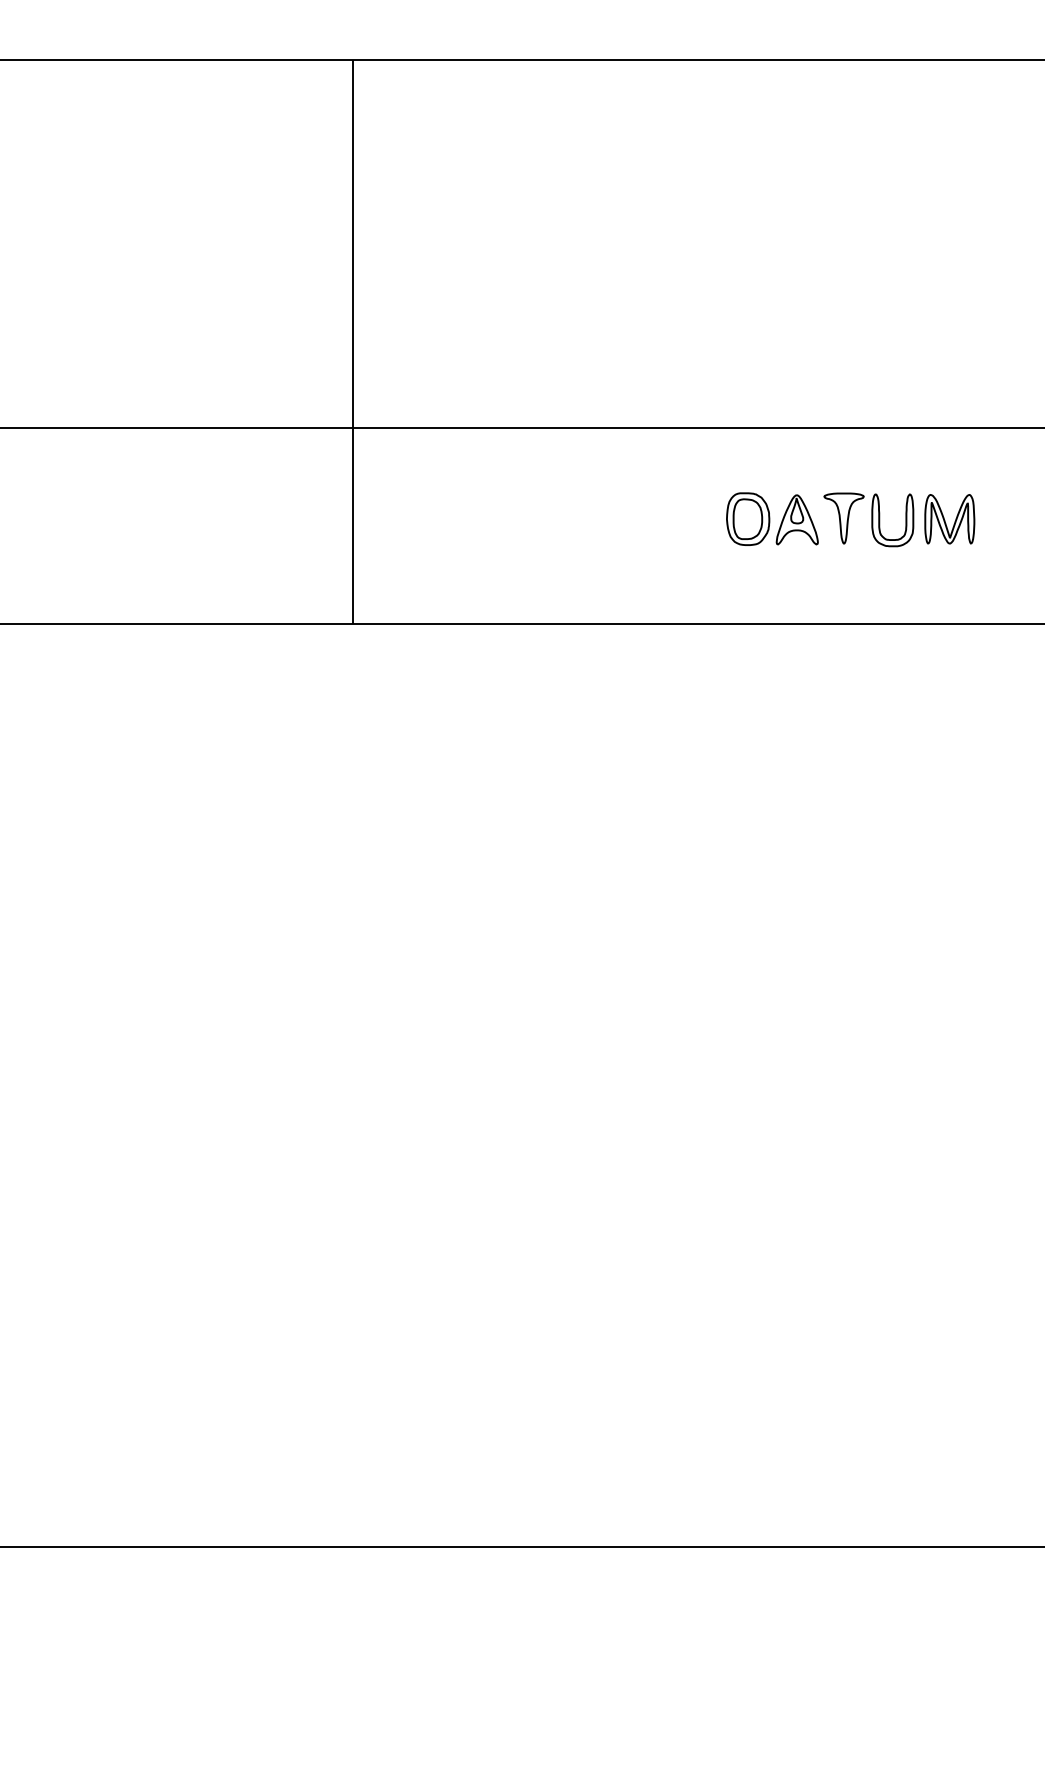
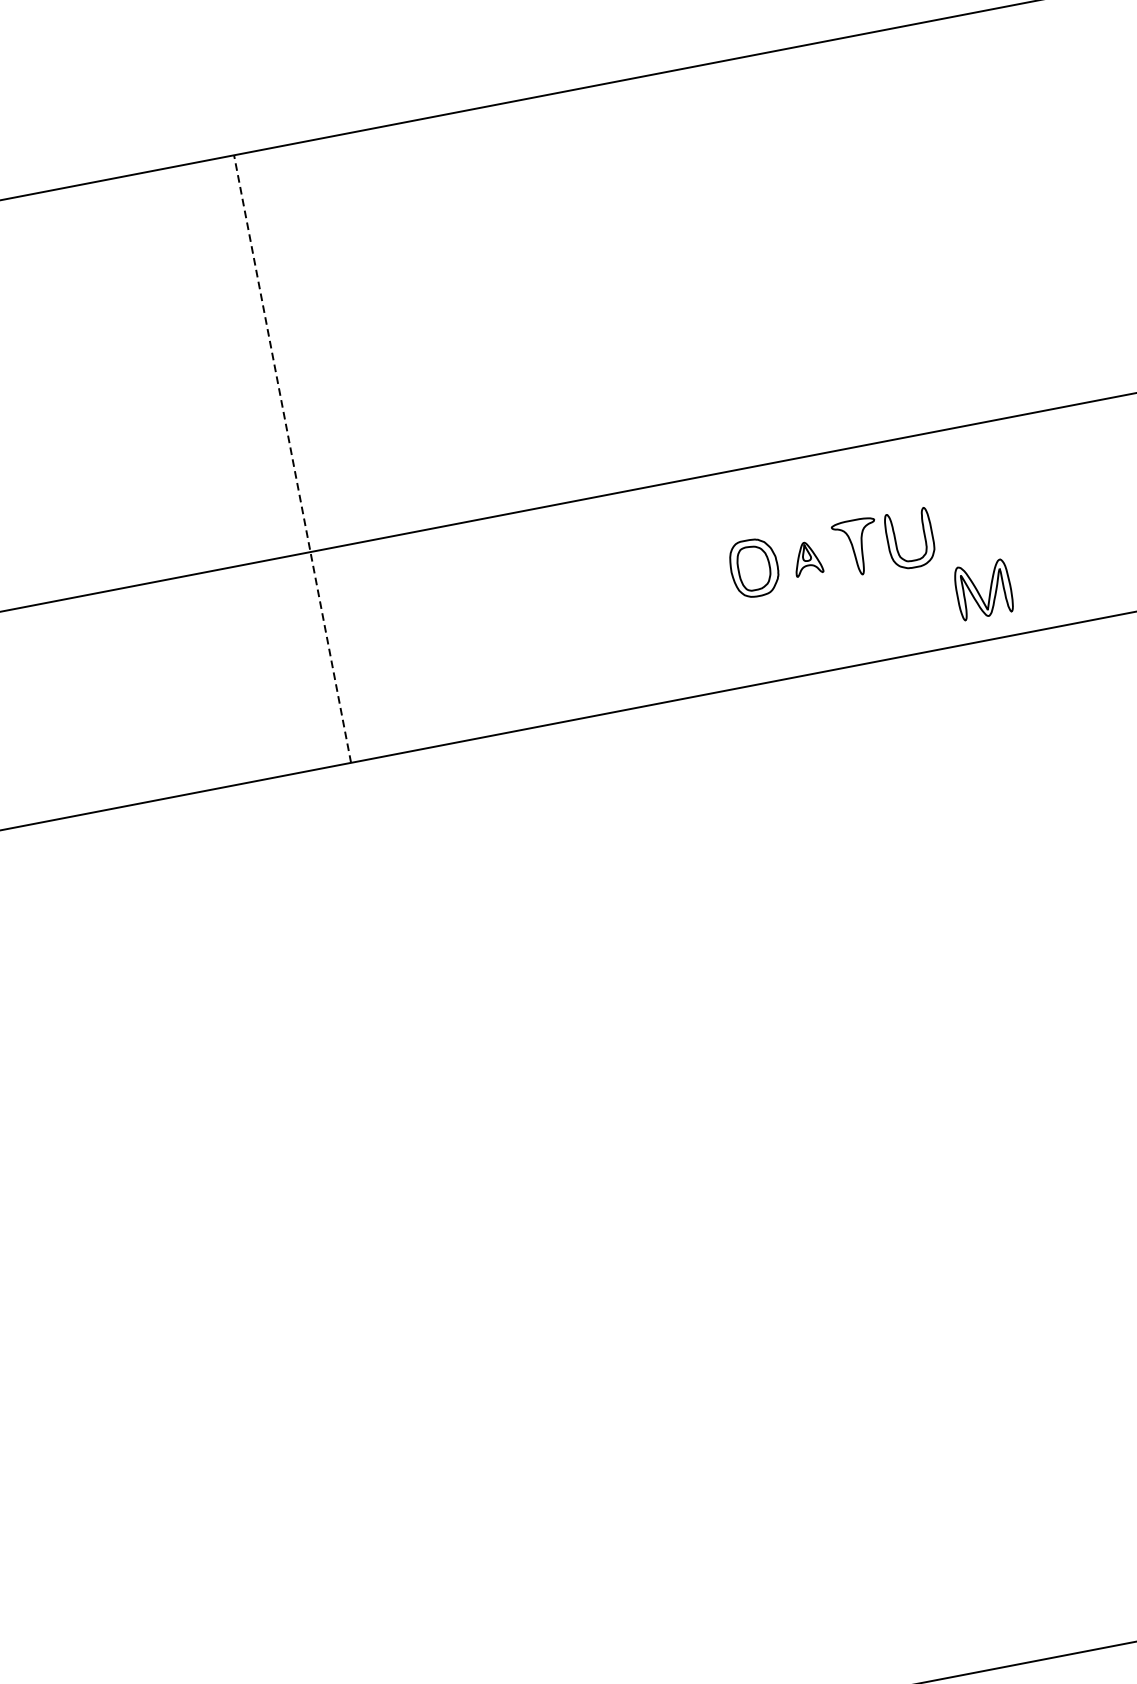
line: (353, 341) -> (292, 458), solid -> dashed
part: (796, 519) -> (806, 558), size x0.6
part: (949, 519) -> (983, 590), moved

